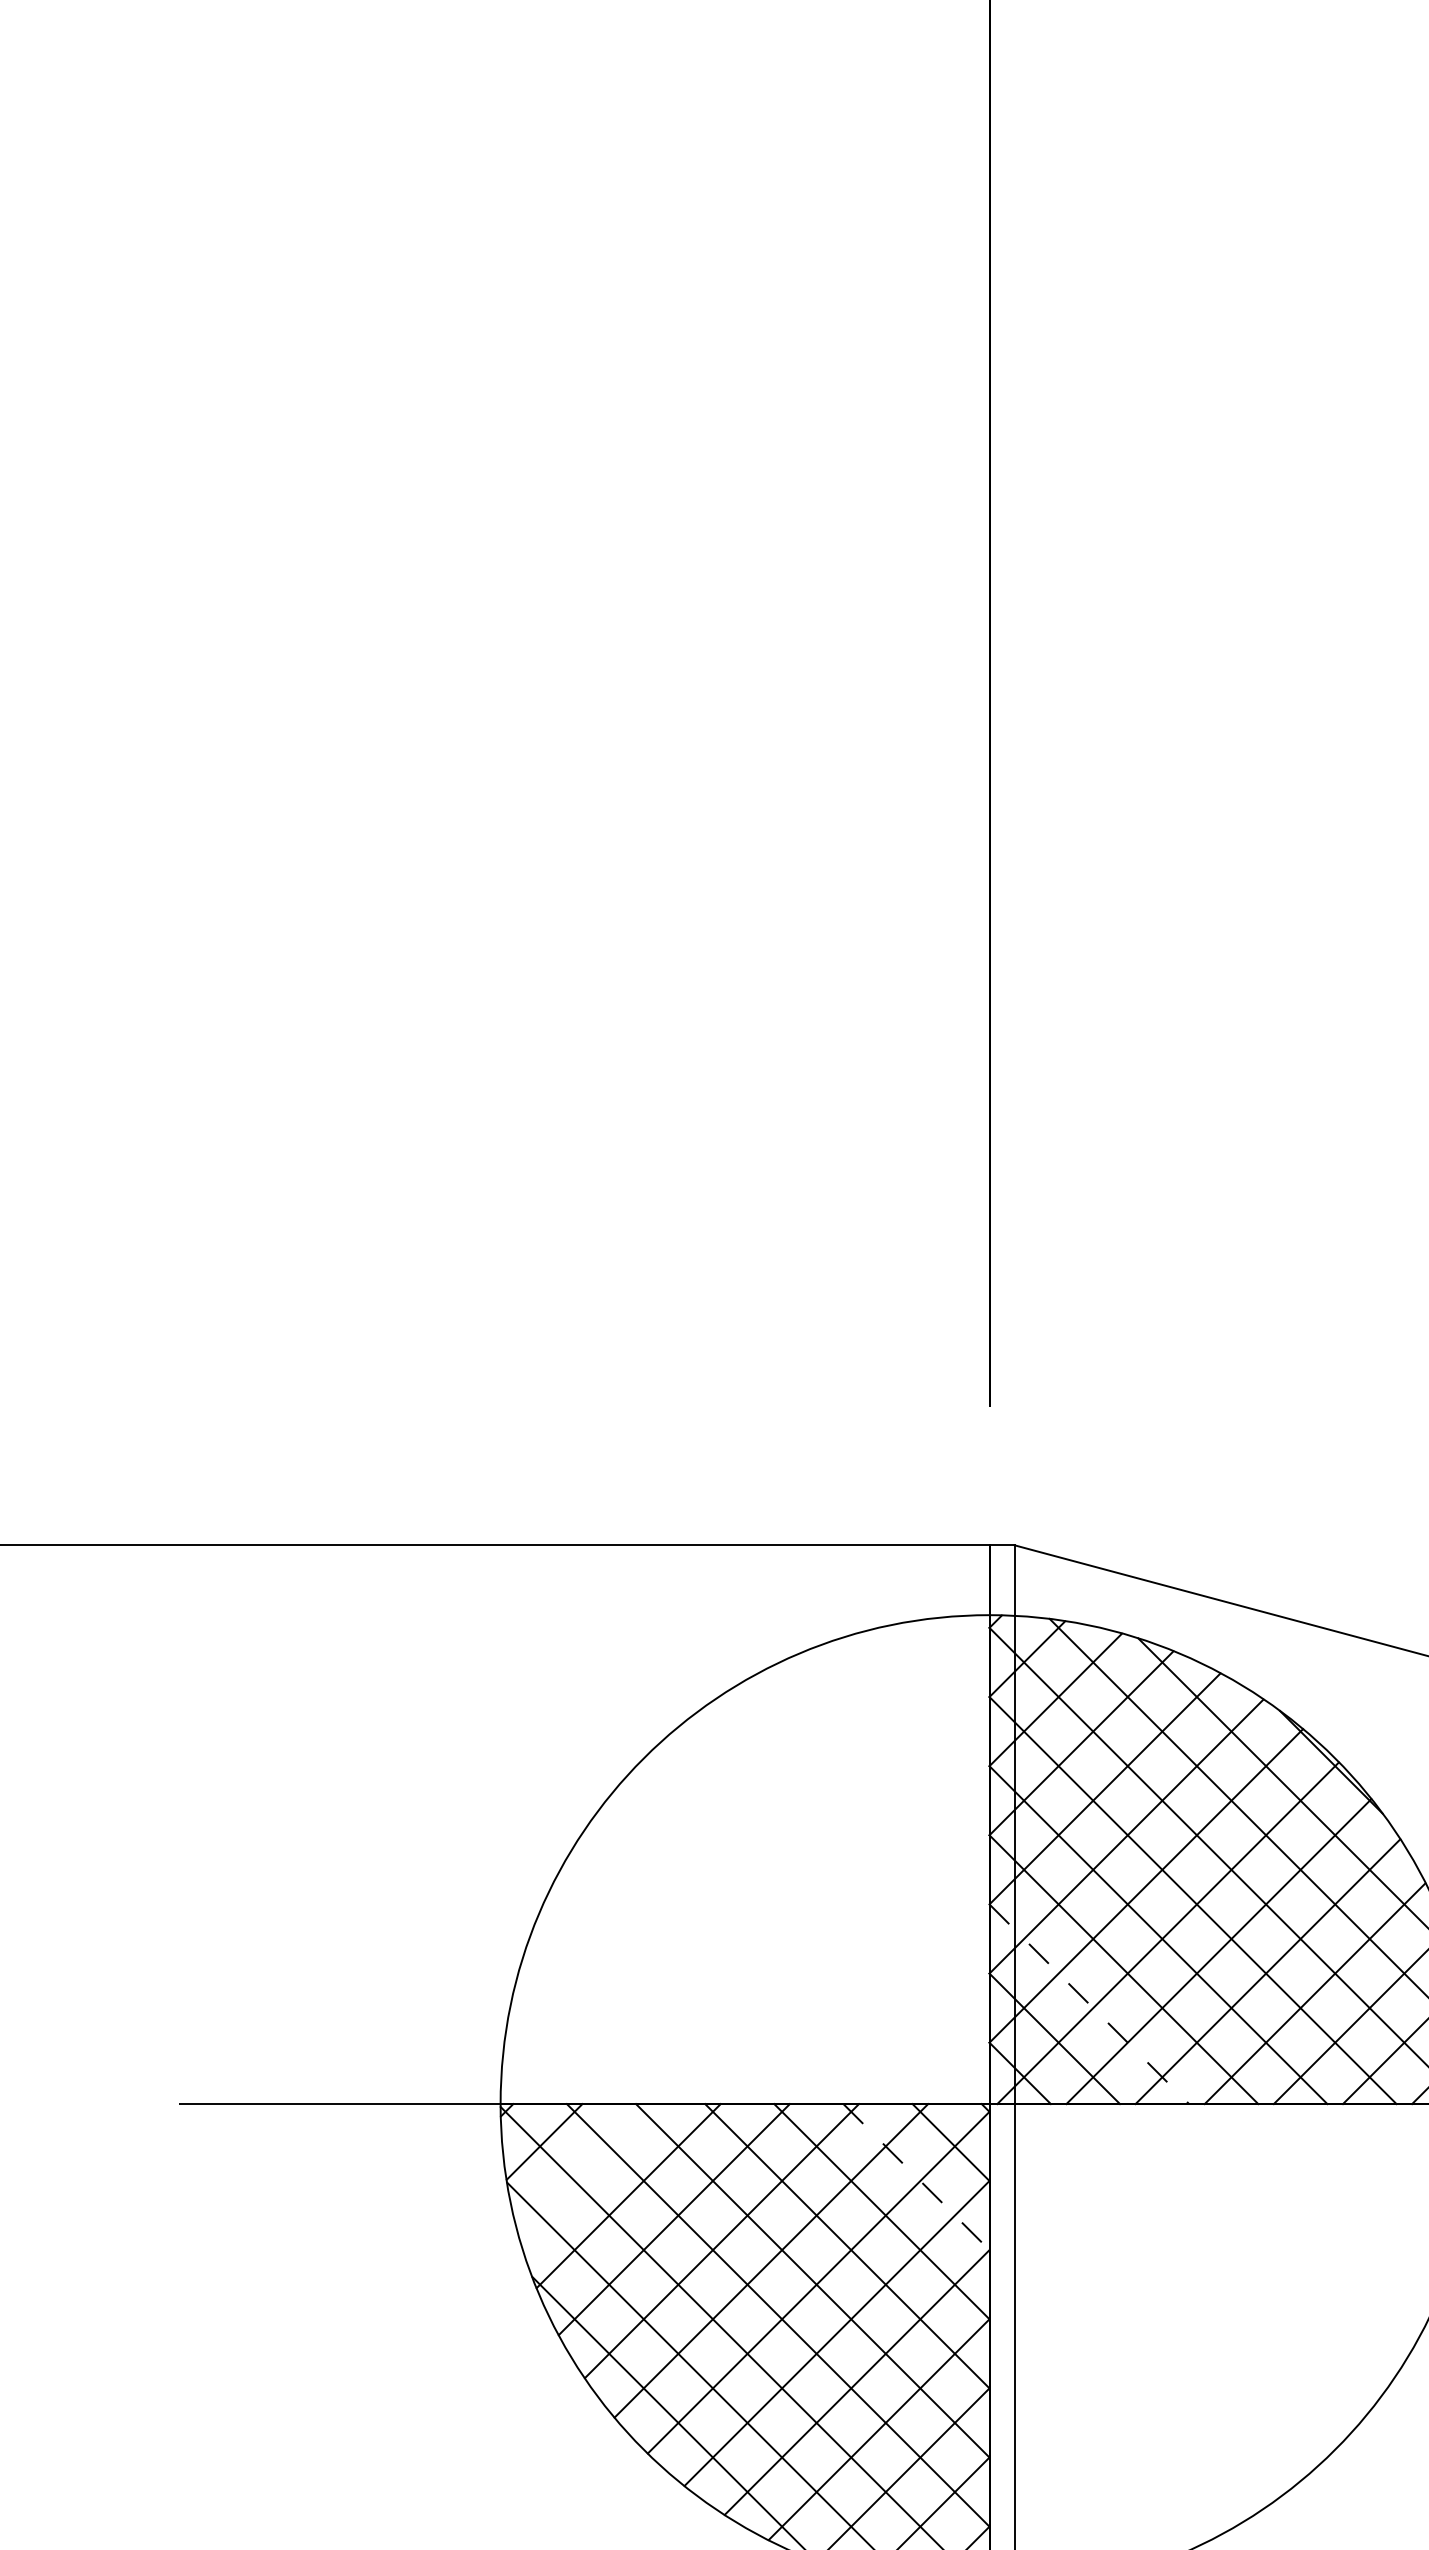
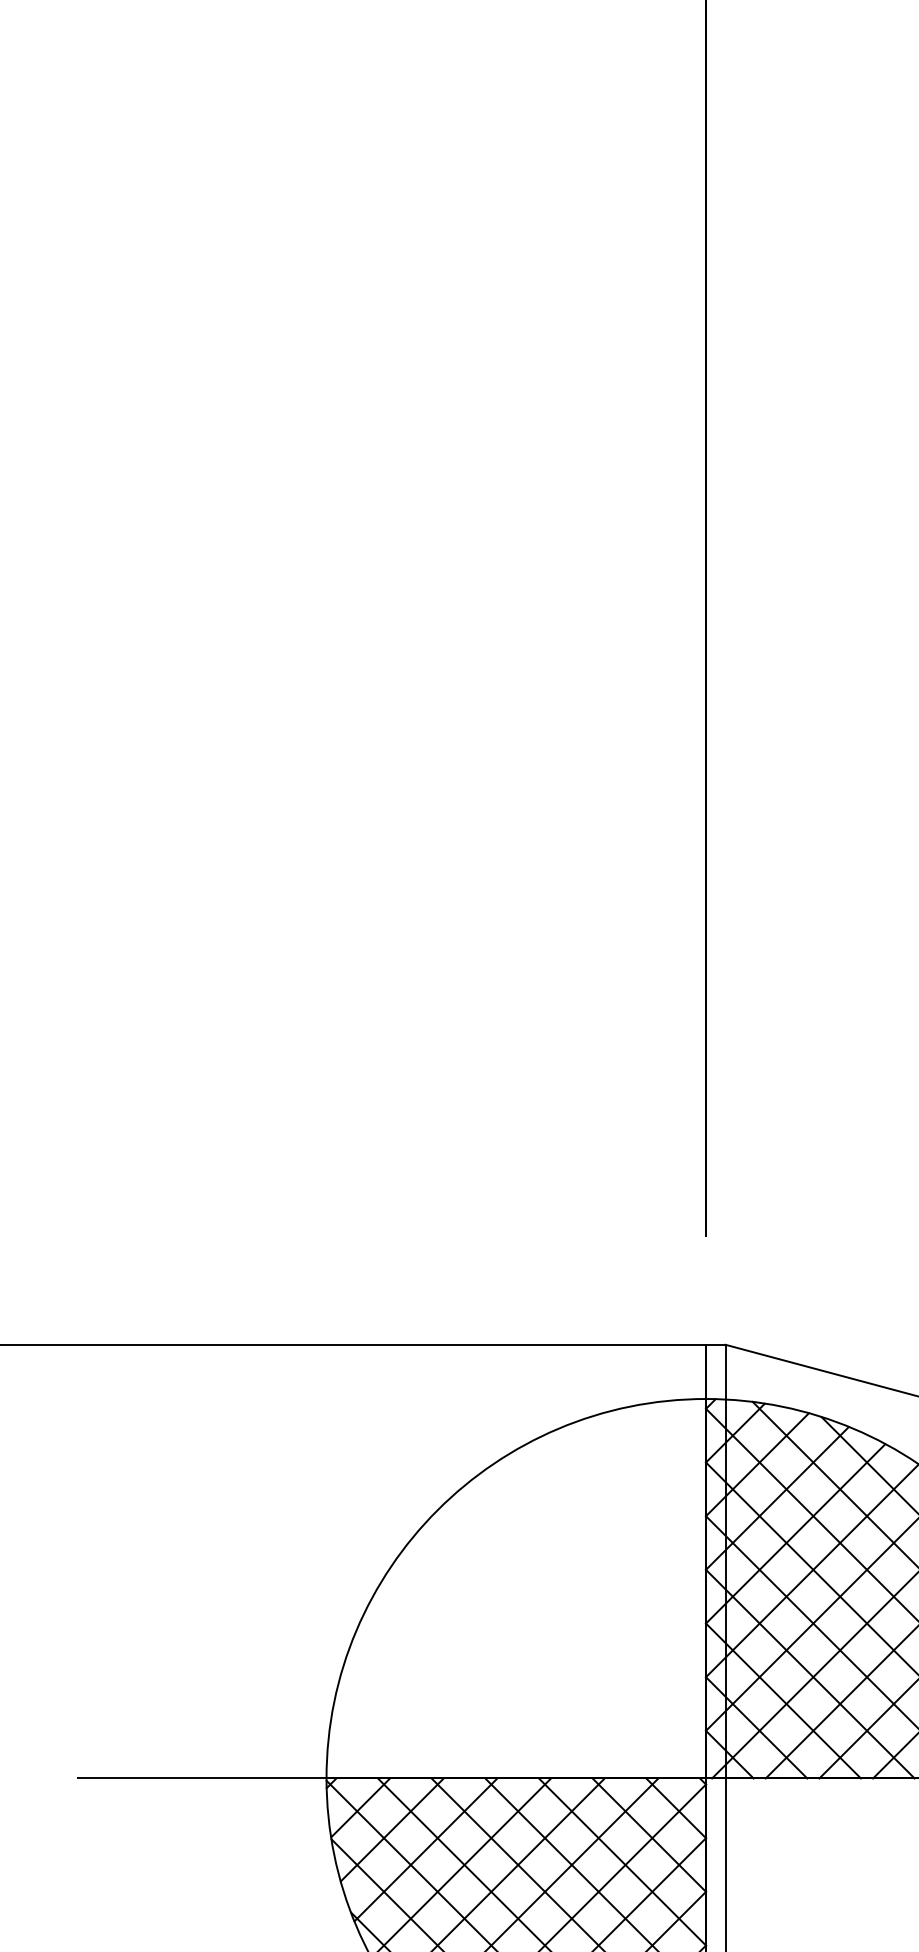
line: (1089, 2004) -> (783, 1701), dashed -> solid
line: (585, 2170) -> (392, 1830), added
line: (916, 2177) -> (649, 1835), dashed -> solid

